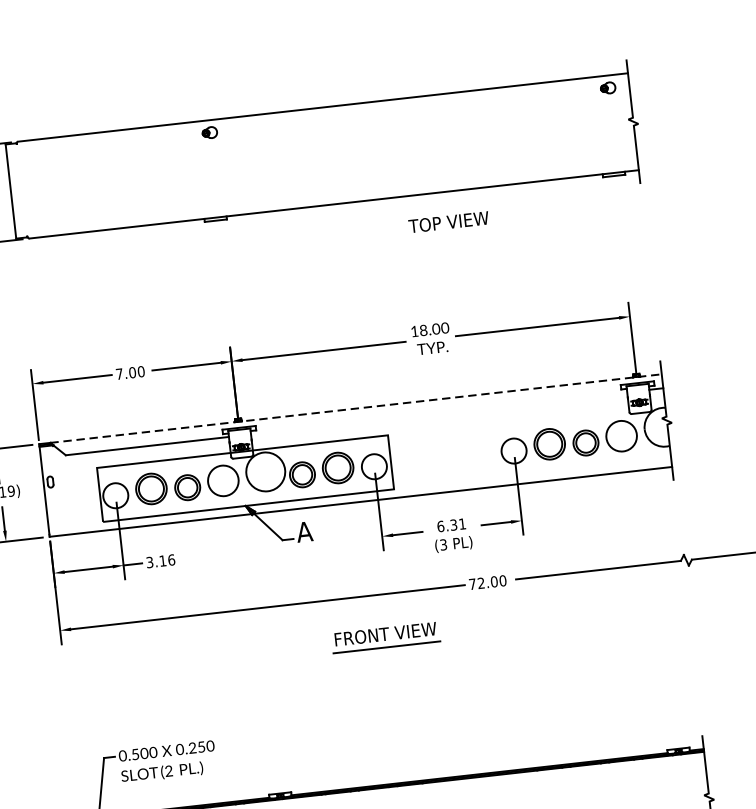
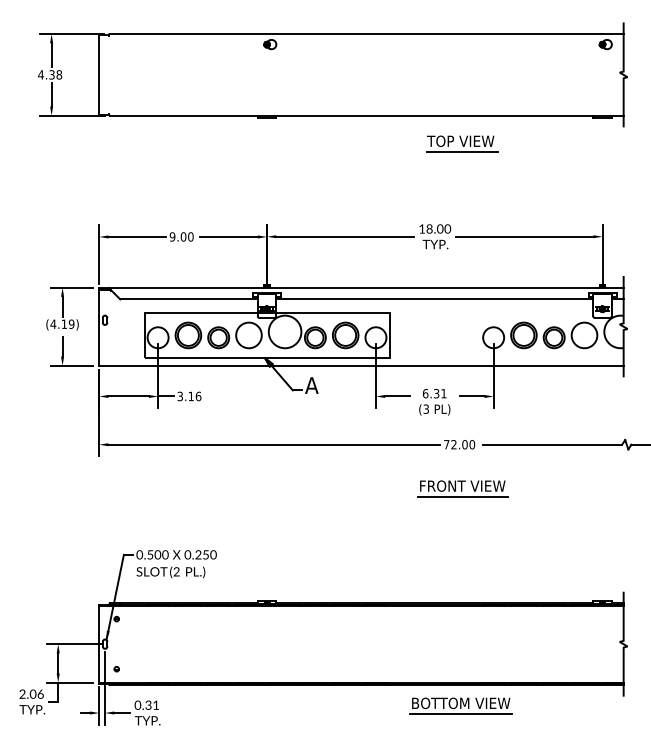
line: (452, 235) -> (462, 152), added
text: (119, 373) -> (172, 236), 7.00 -> 9.00
line: (356, 408) -> (366, 287), dashed -> solid
line: (438, 413) -> (434, 299), added
part: (385, 637) -> (462, 488), moved

